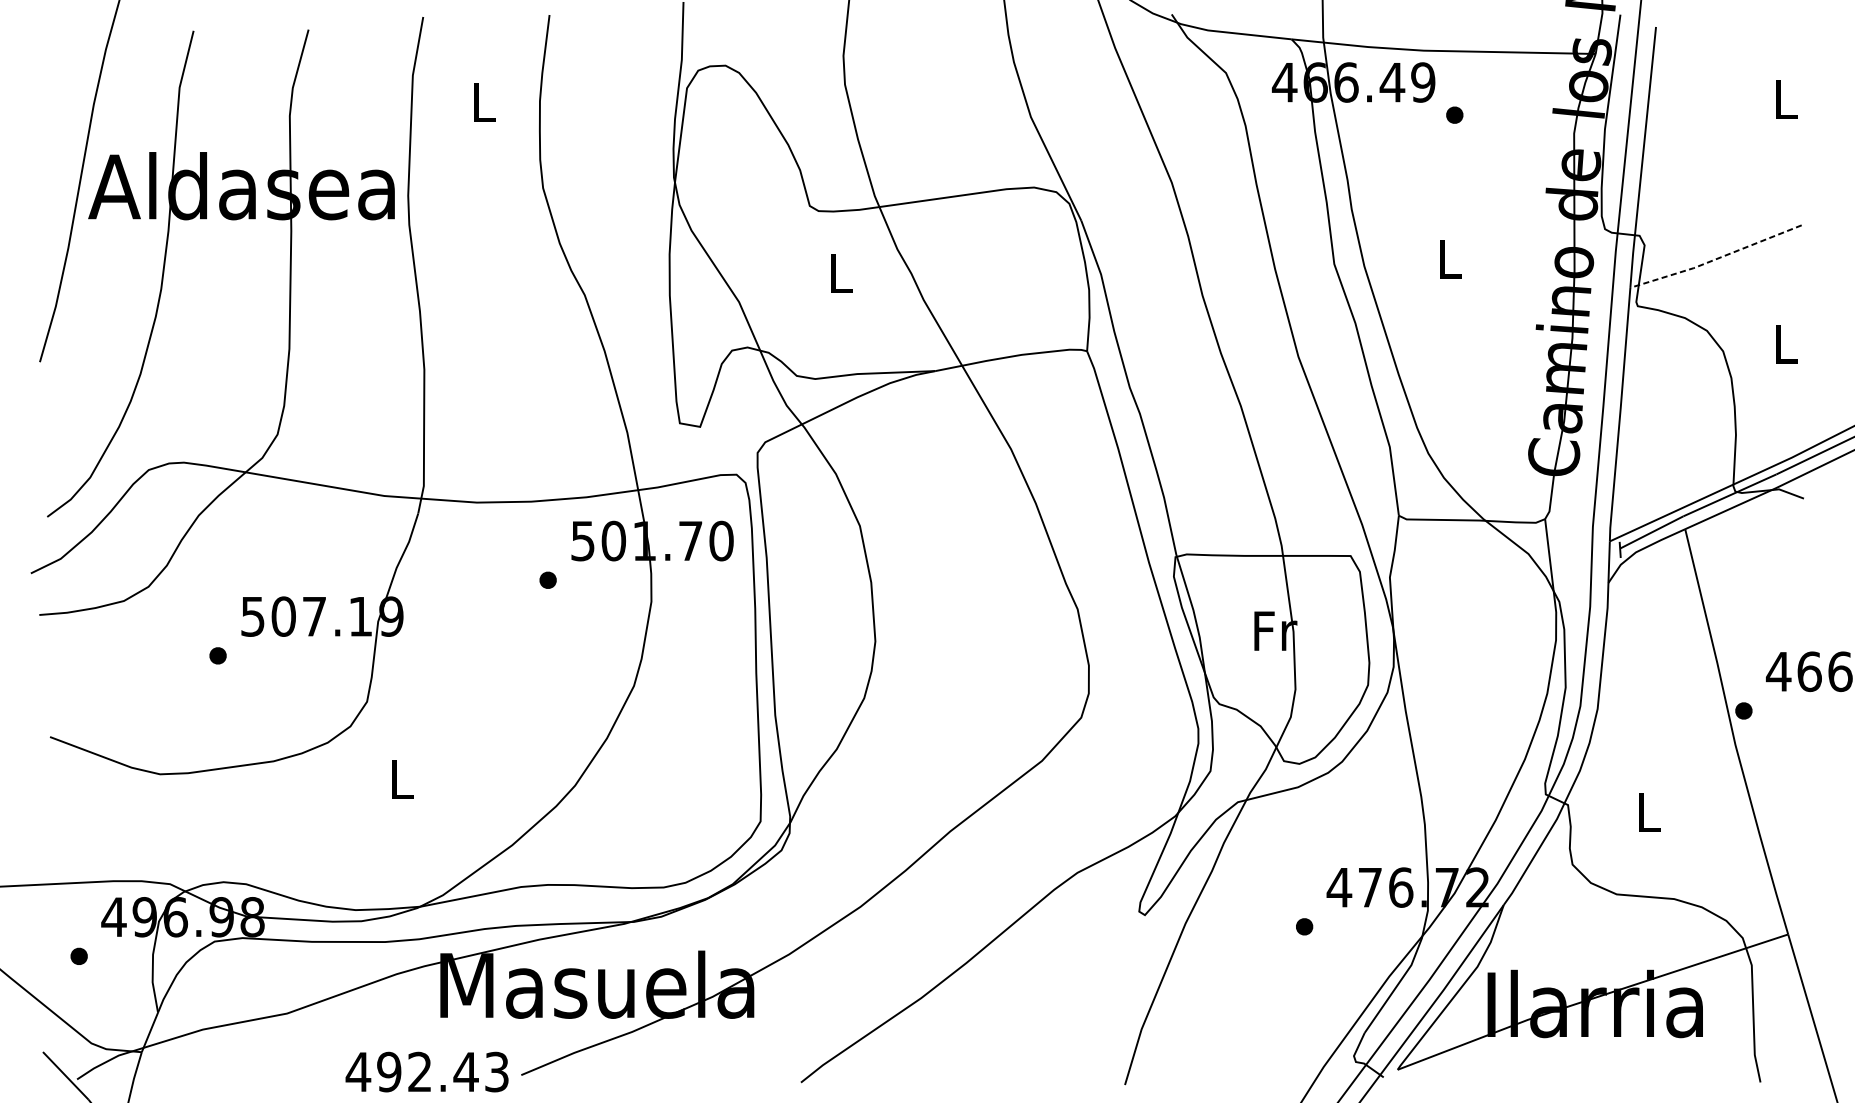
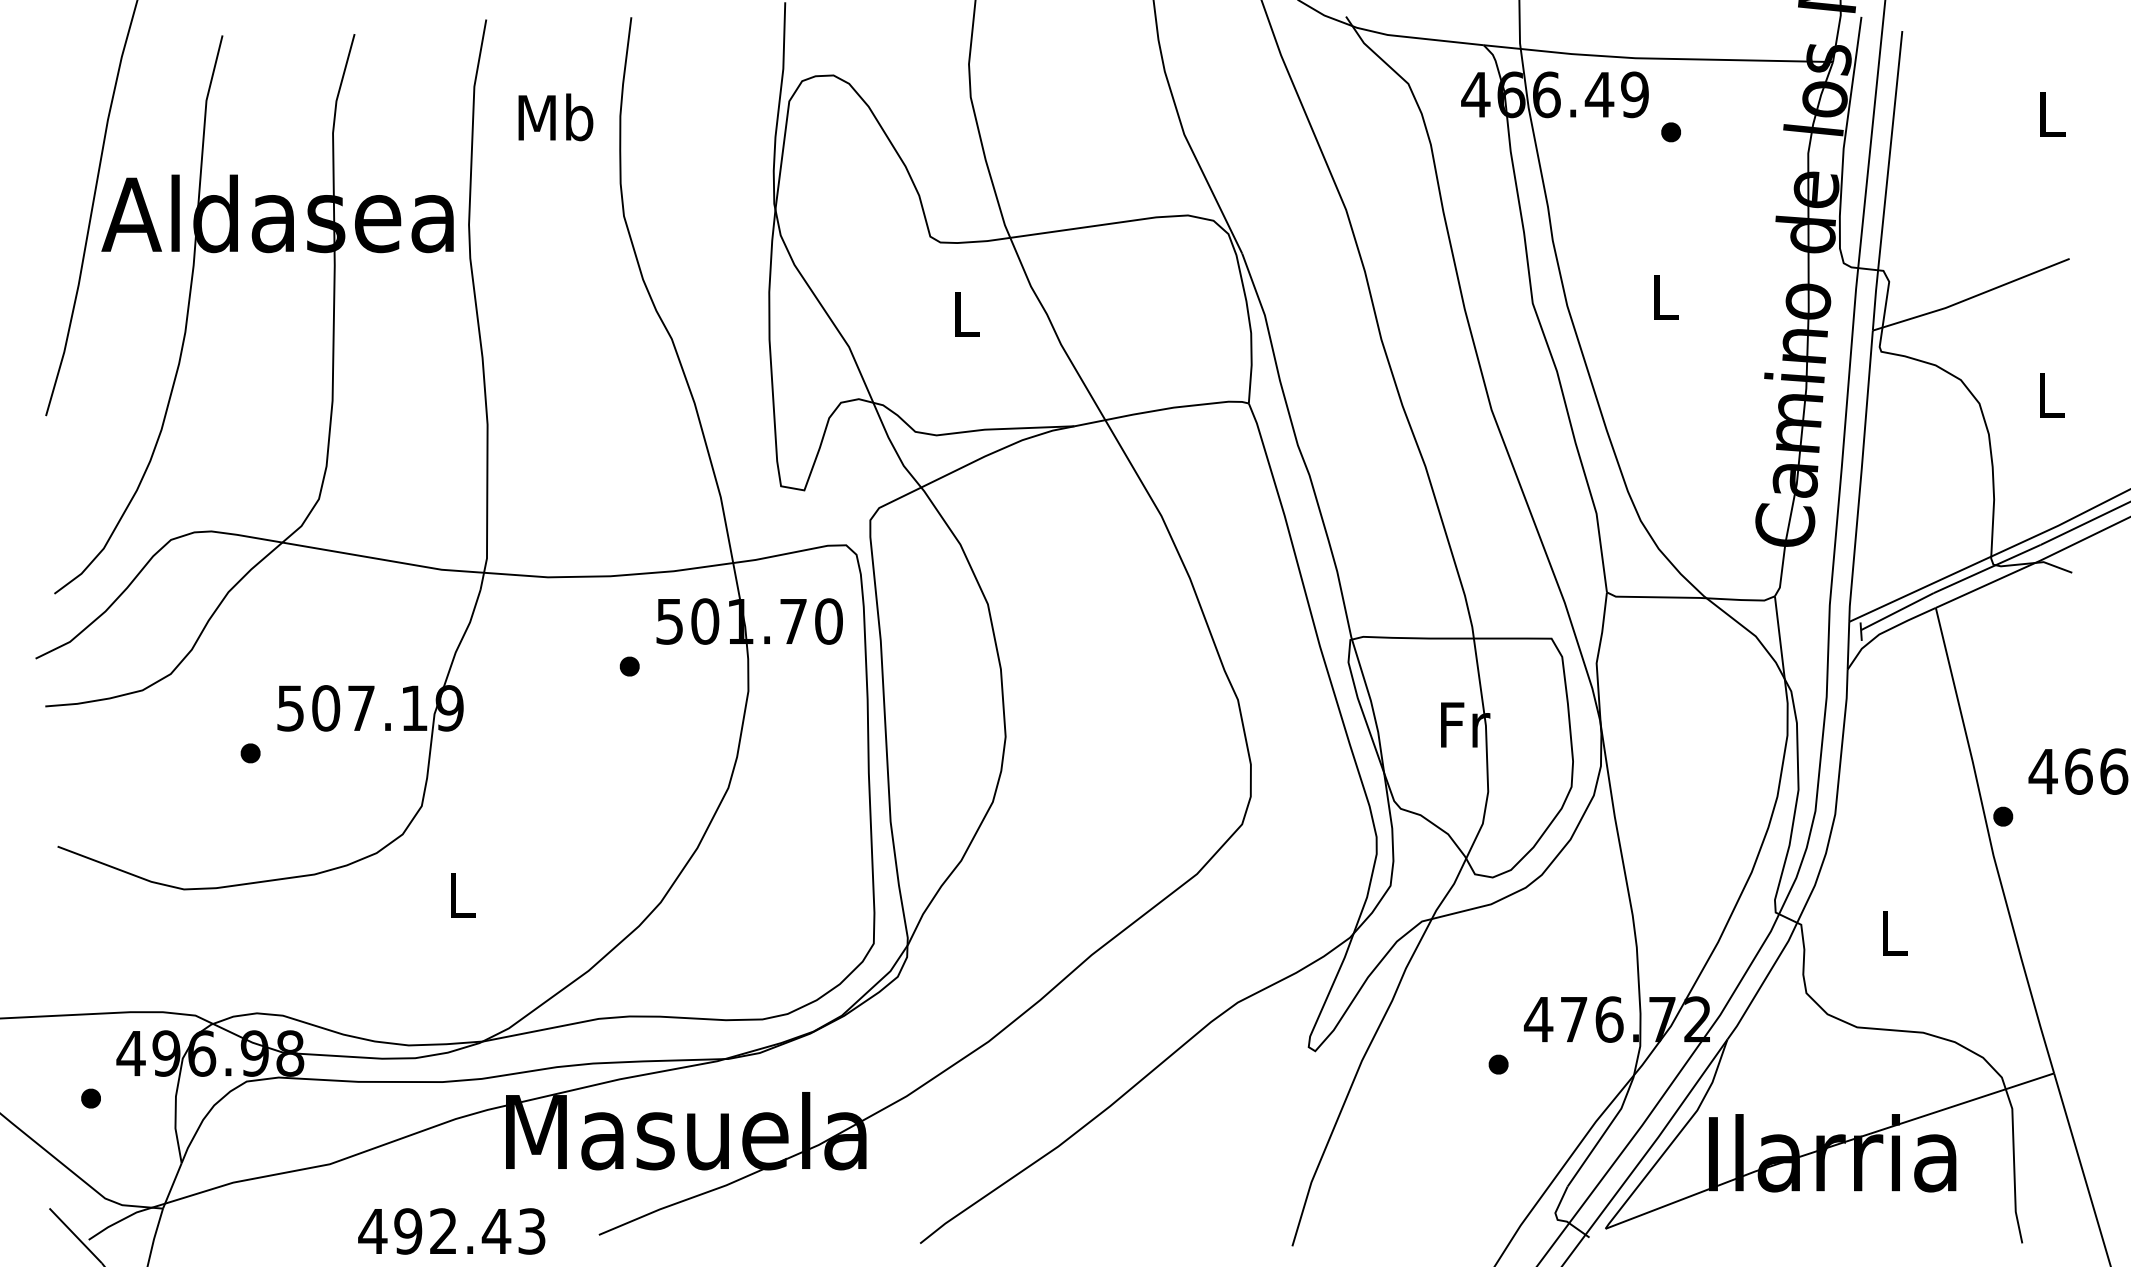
text: (483, 102) -> (555, 117), L -> Mb
line: (1716, 258) -> (1971, 297), dashed -> solid
text: (426, 1072) -> (451, 1231), moved

